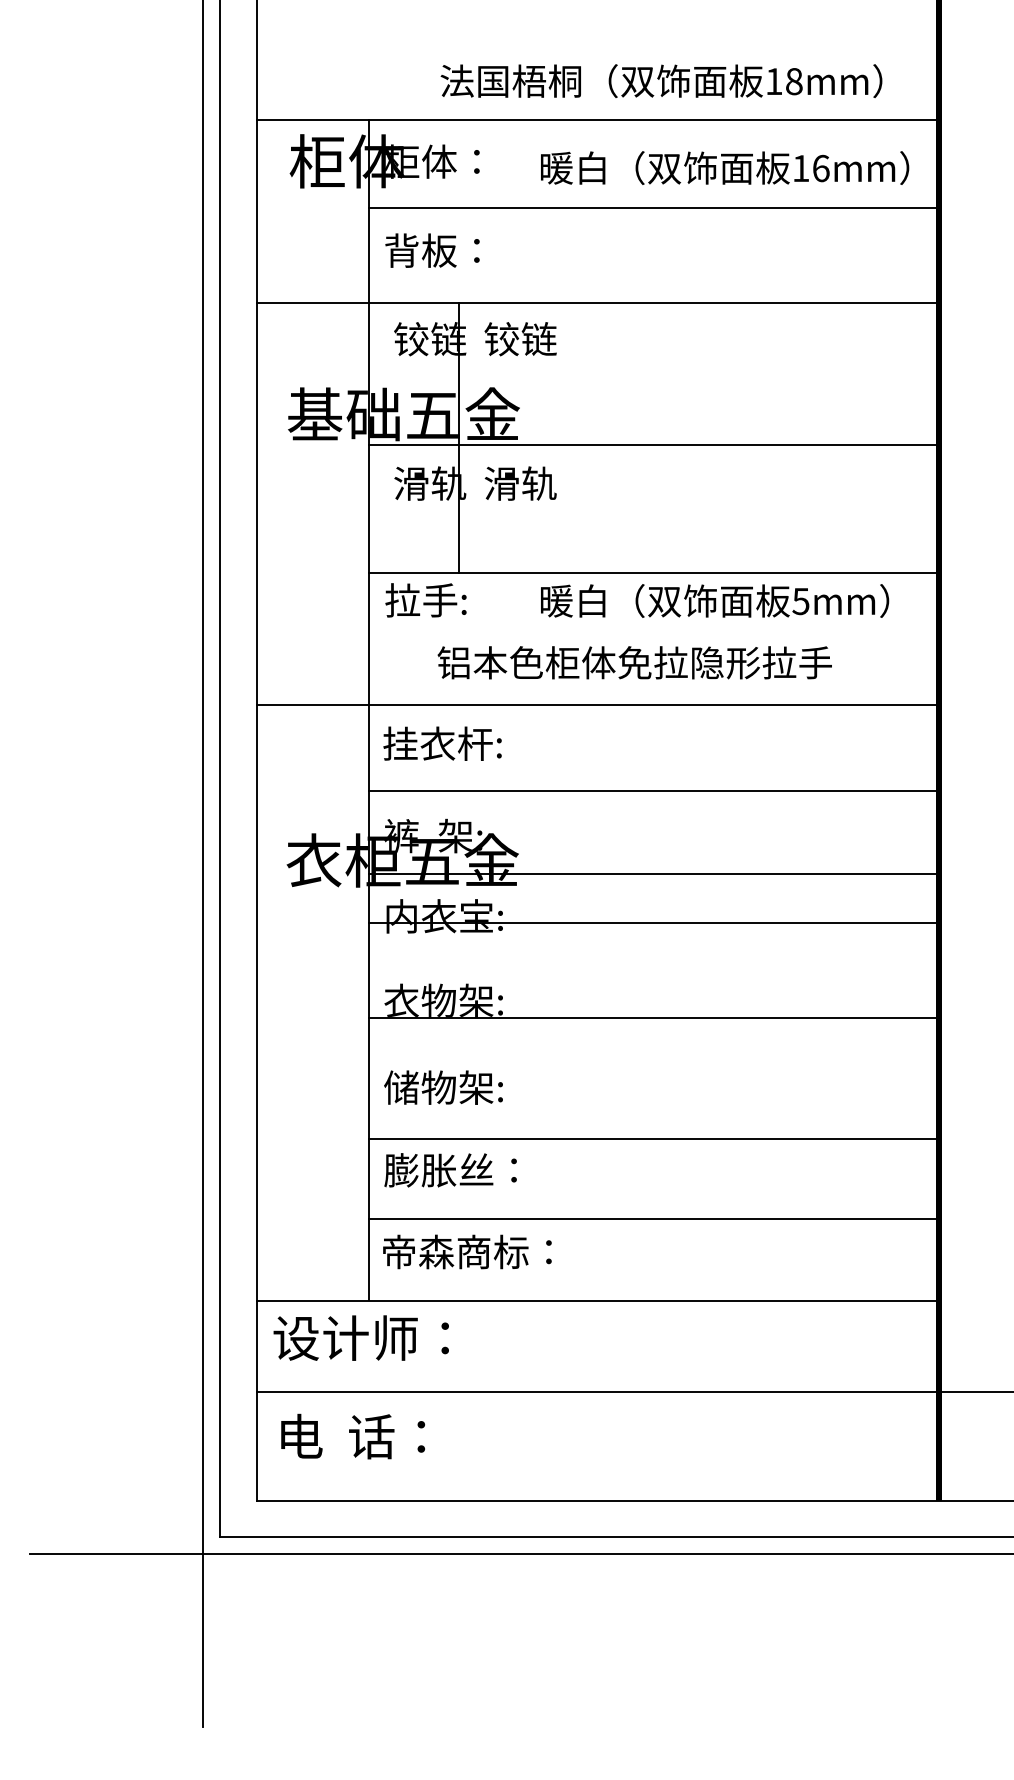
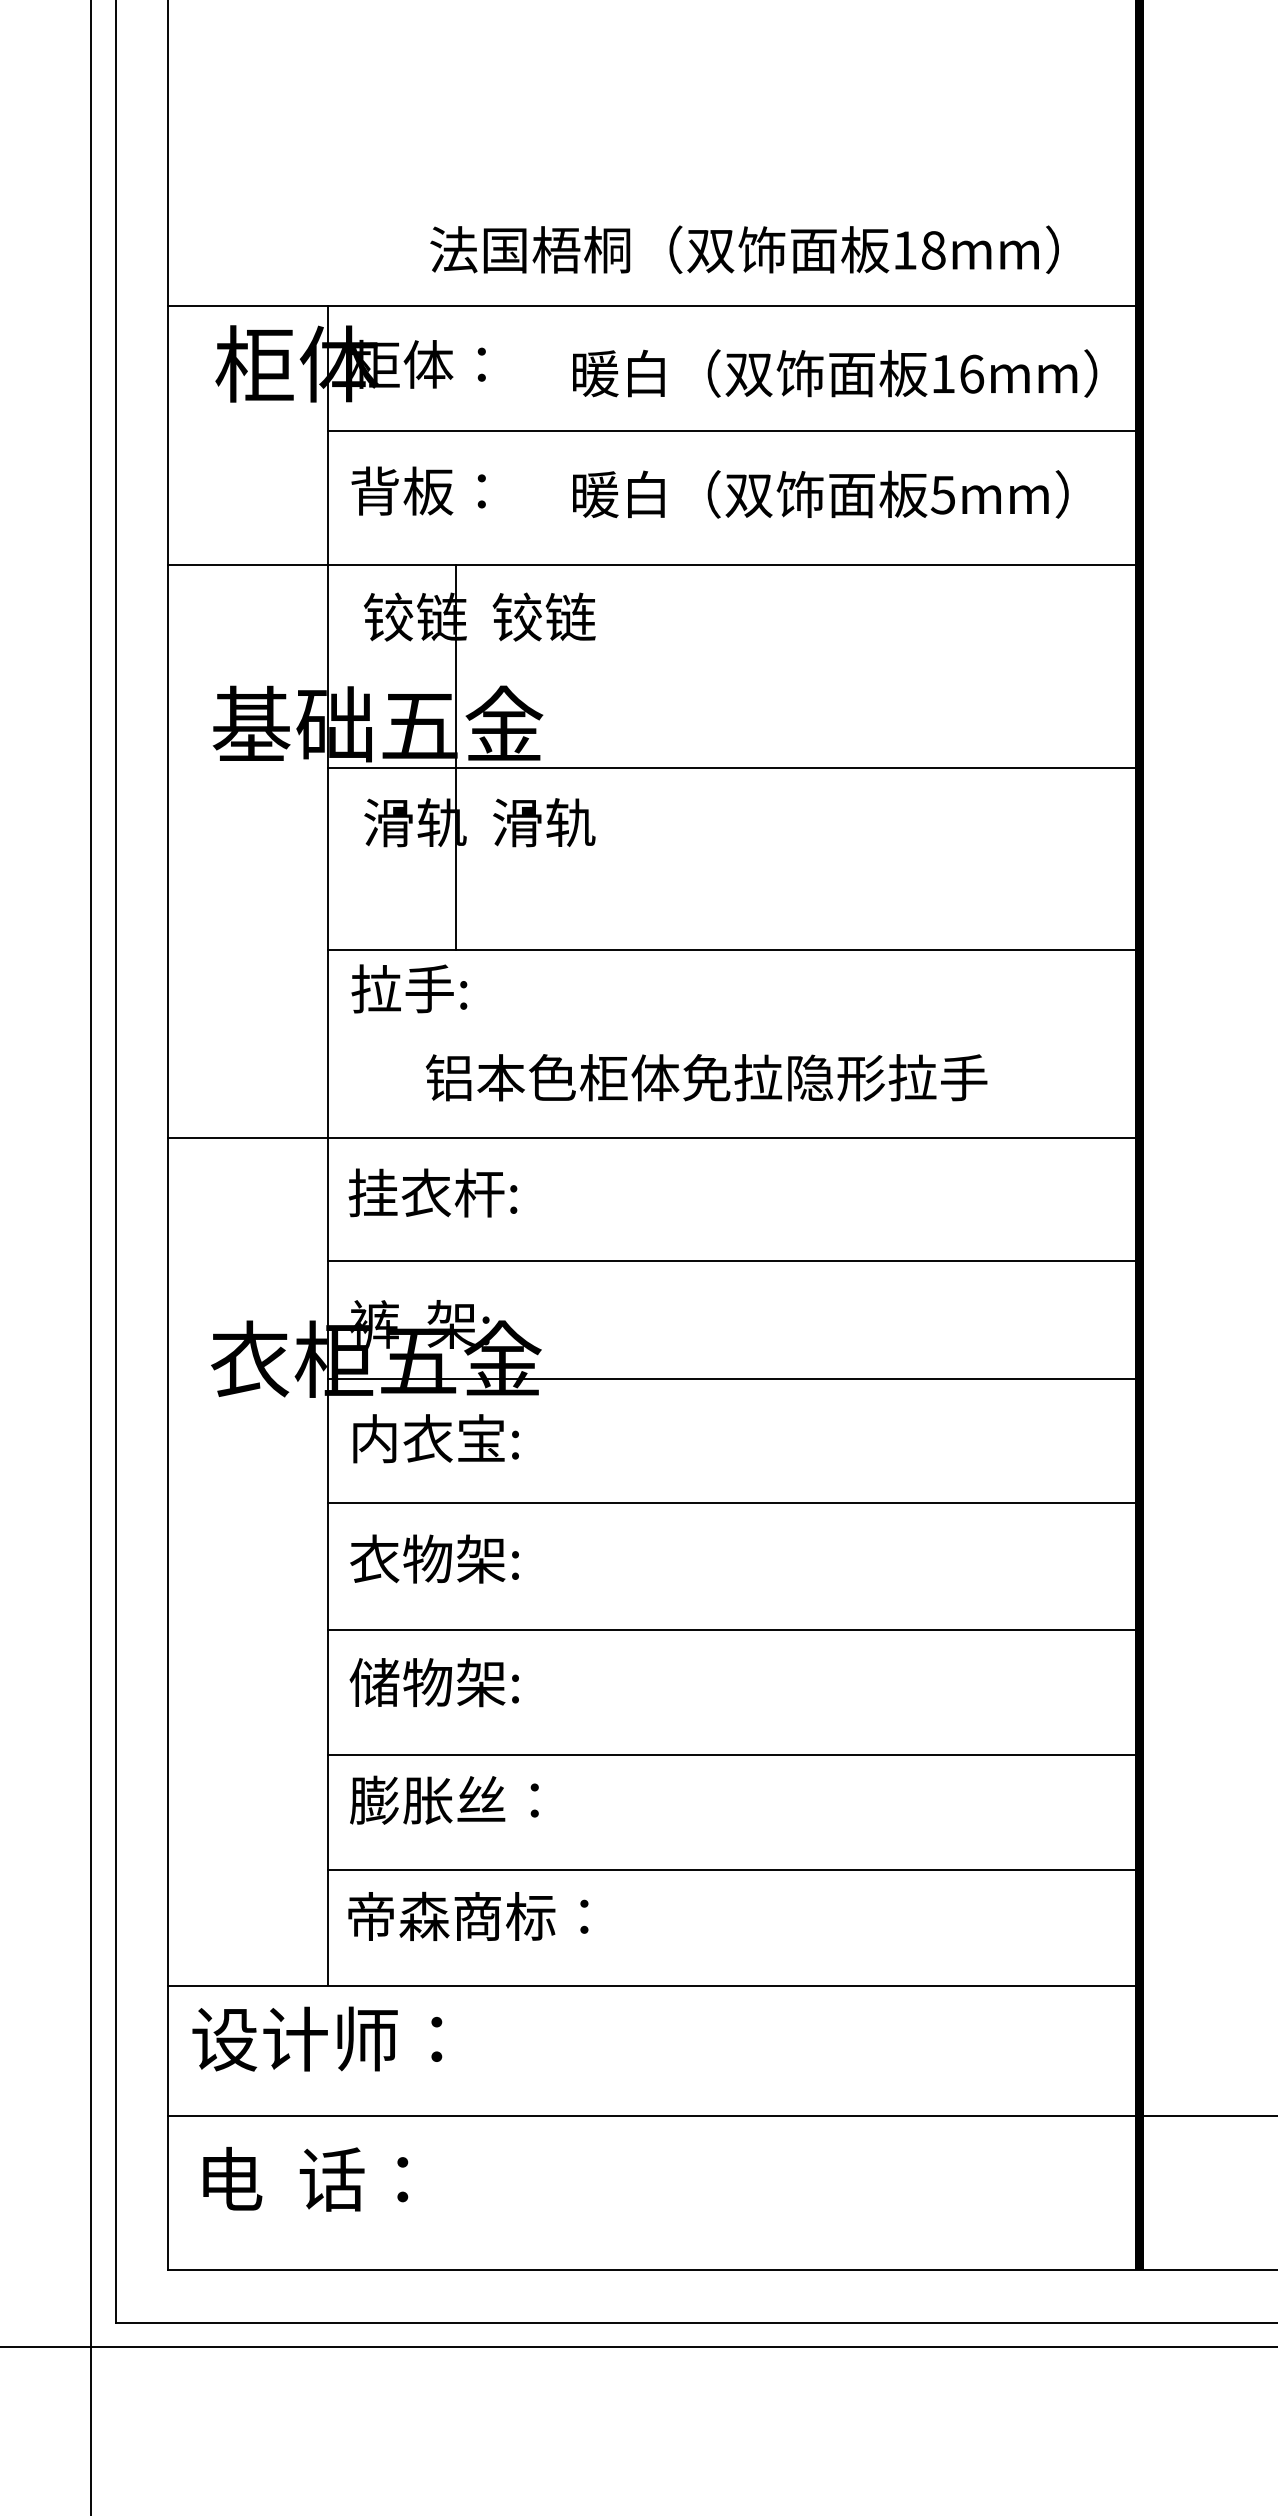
text: (715, 600) -> (821, 493), moved
line: (653, 923) -> (733, 1502), moved
line: (653, 1017) -> (733, 1629), moved

